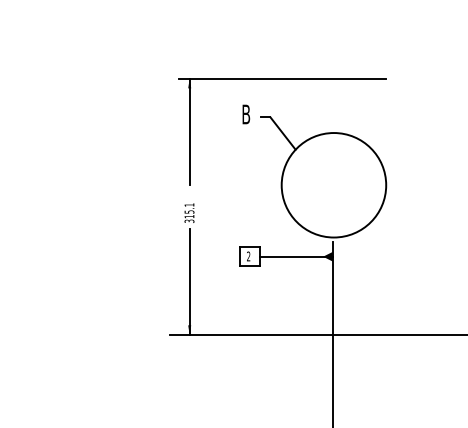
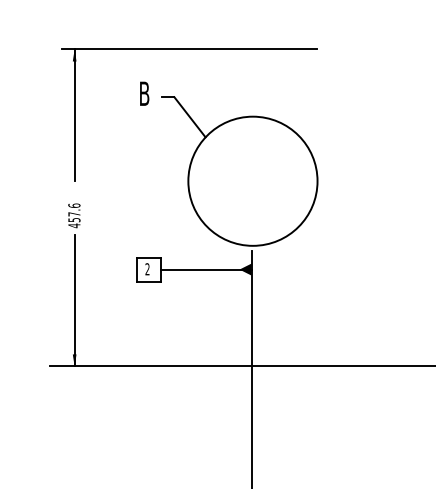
text: (189, 213) -> (74, 216), 315.1 -> 457.6

